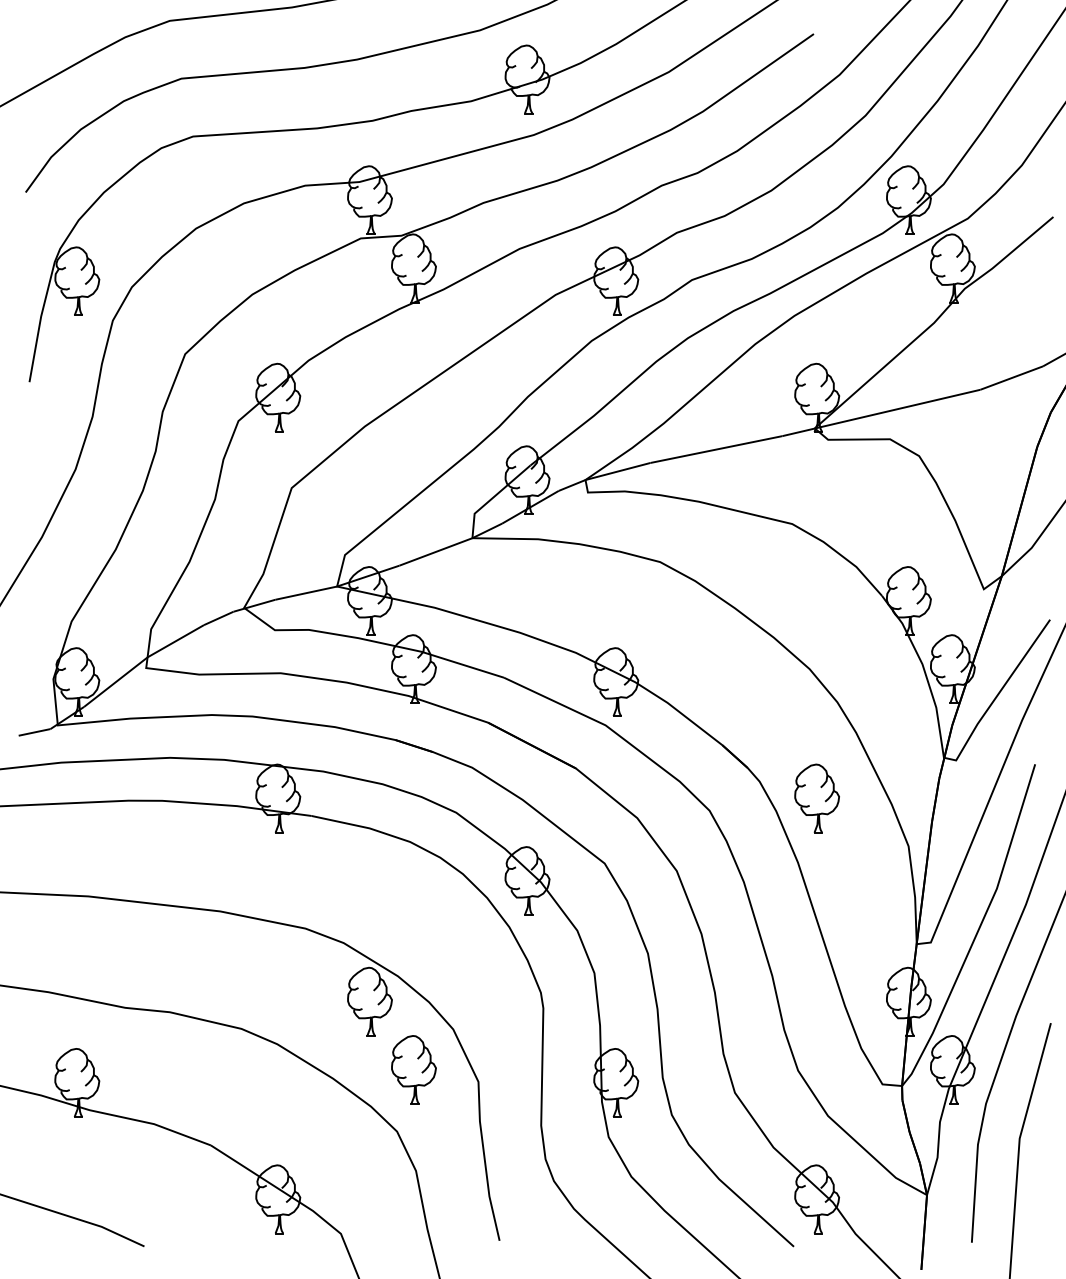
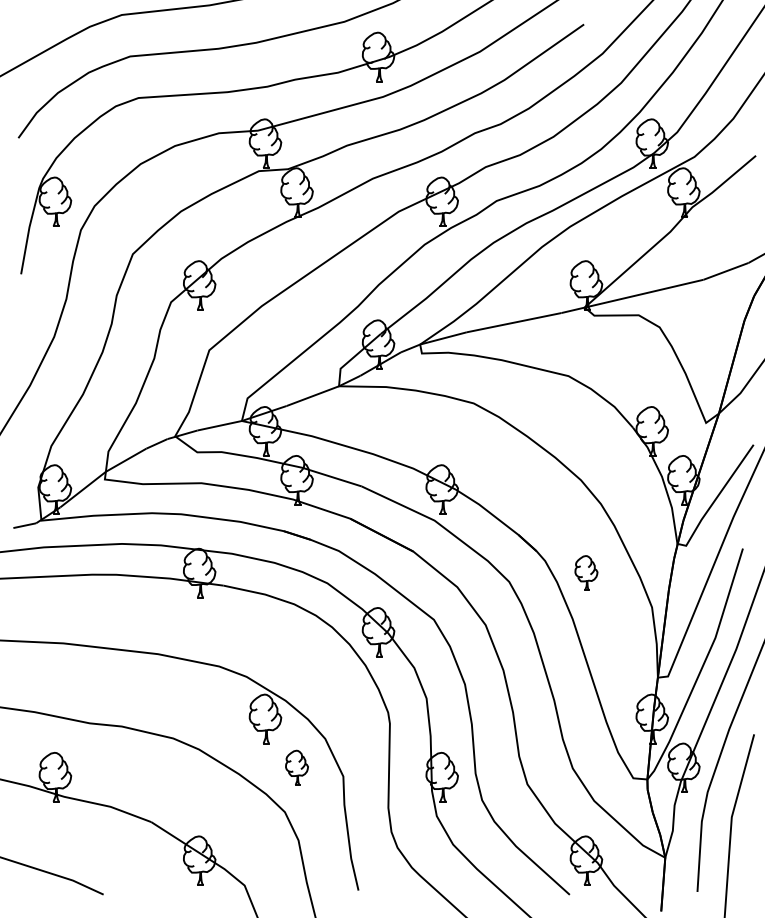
part: (817, 797) -> (586, 572), size x0.7
part: (413, 1069) -> (296, 767), size x0.7

